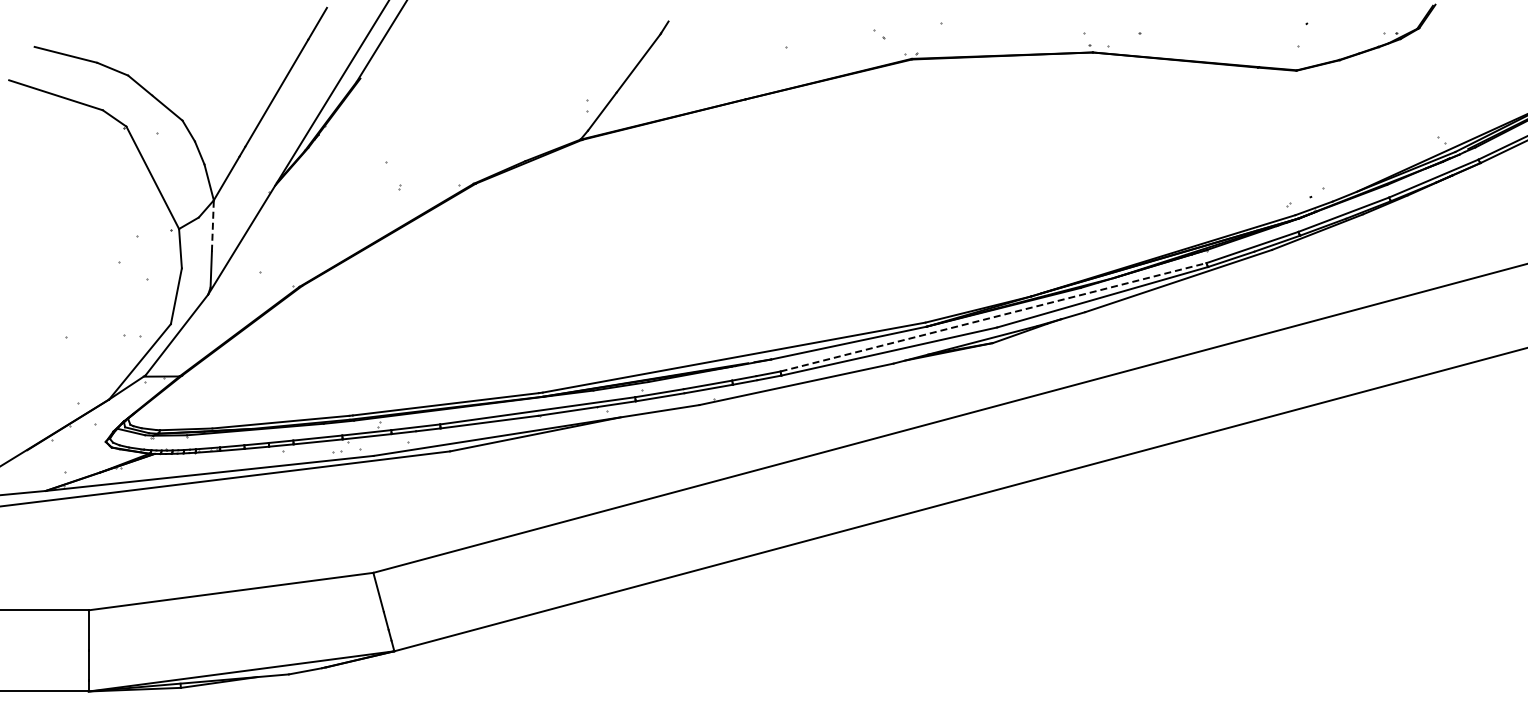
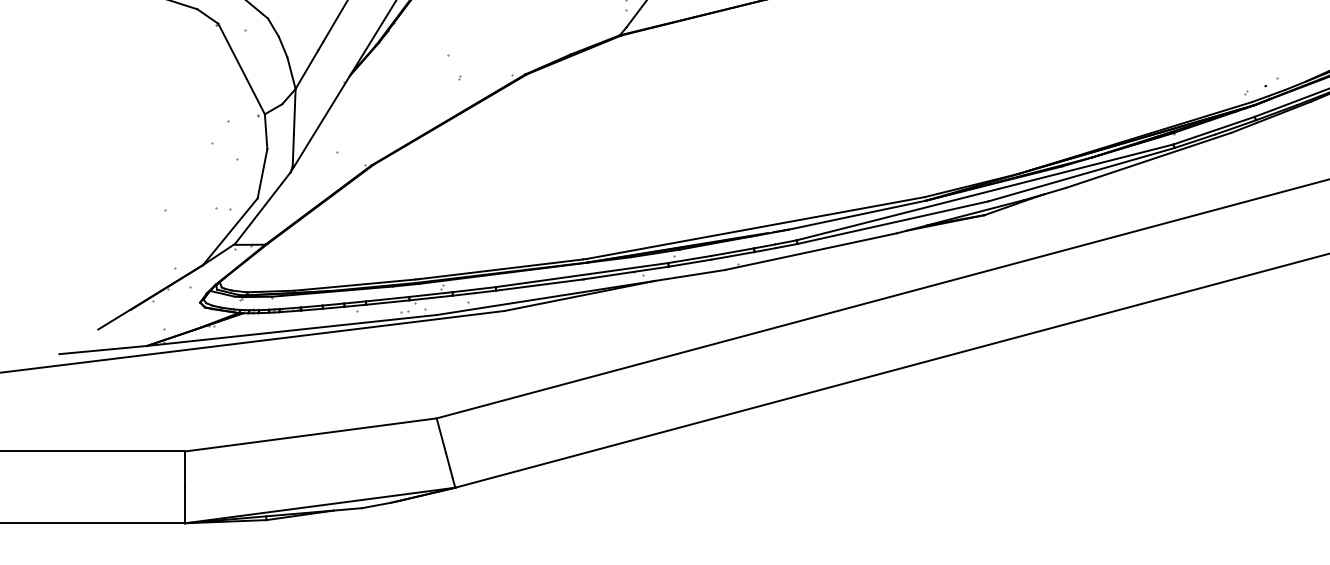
line: (212, 226) -> (294, 112), dashed -> solid
line: (993, 317) -> (985, 192), dashed -> solid

